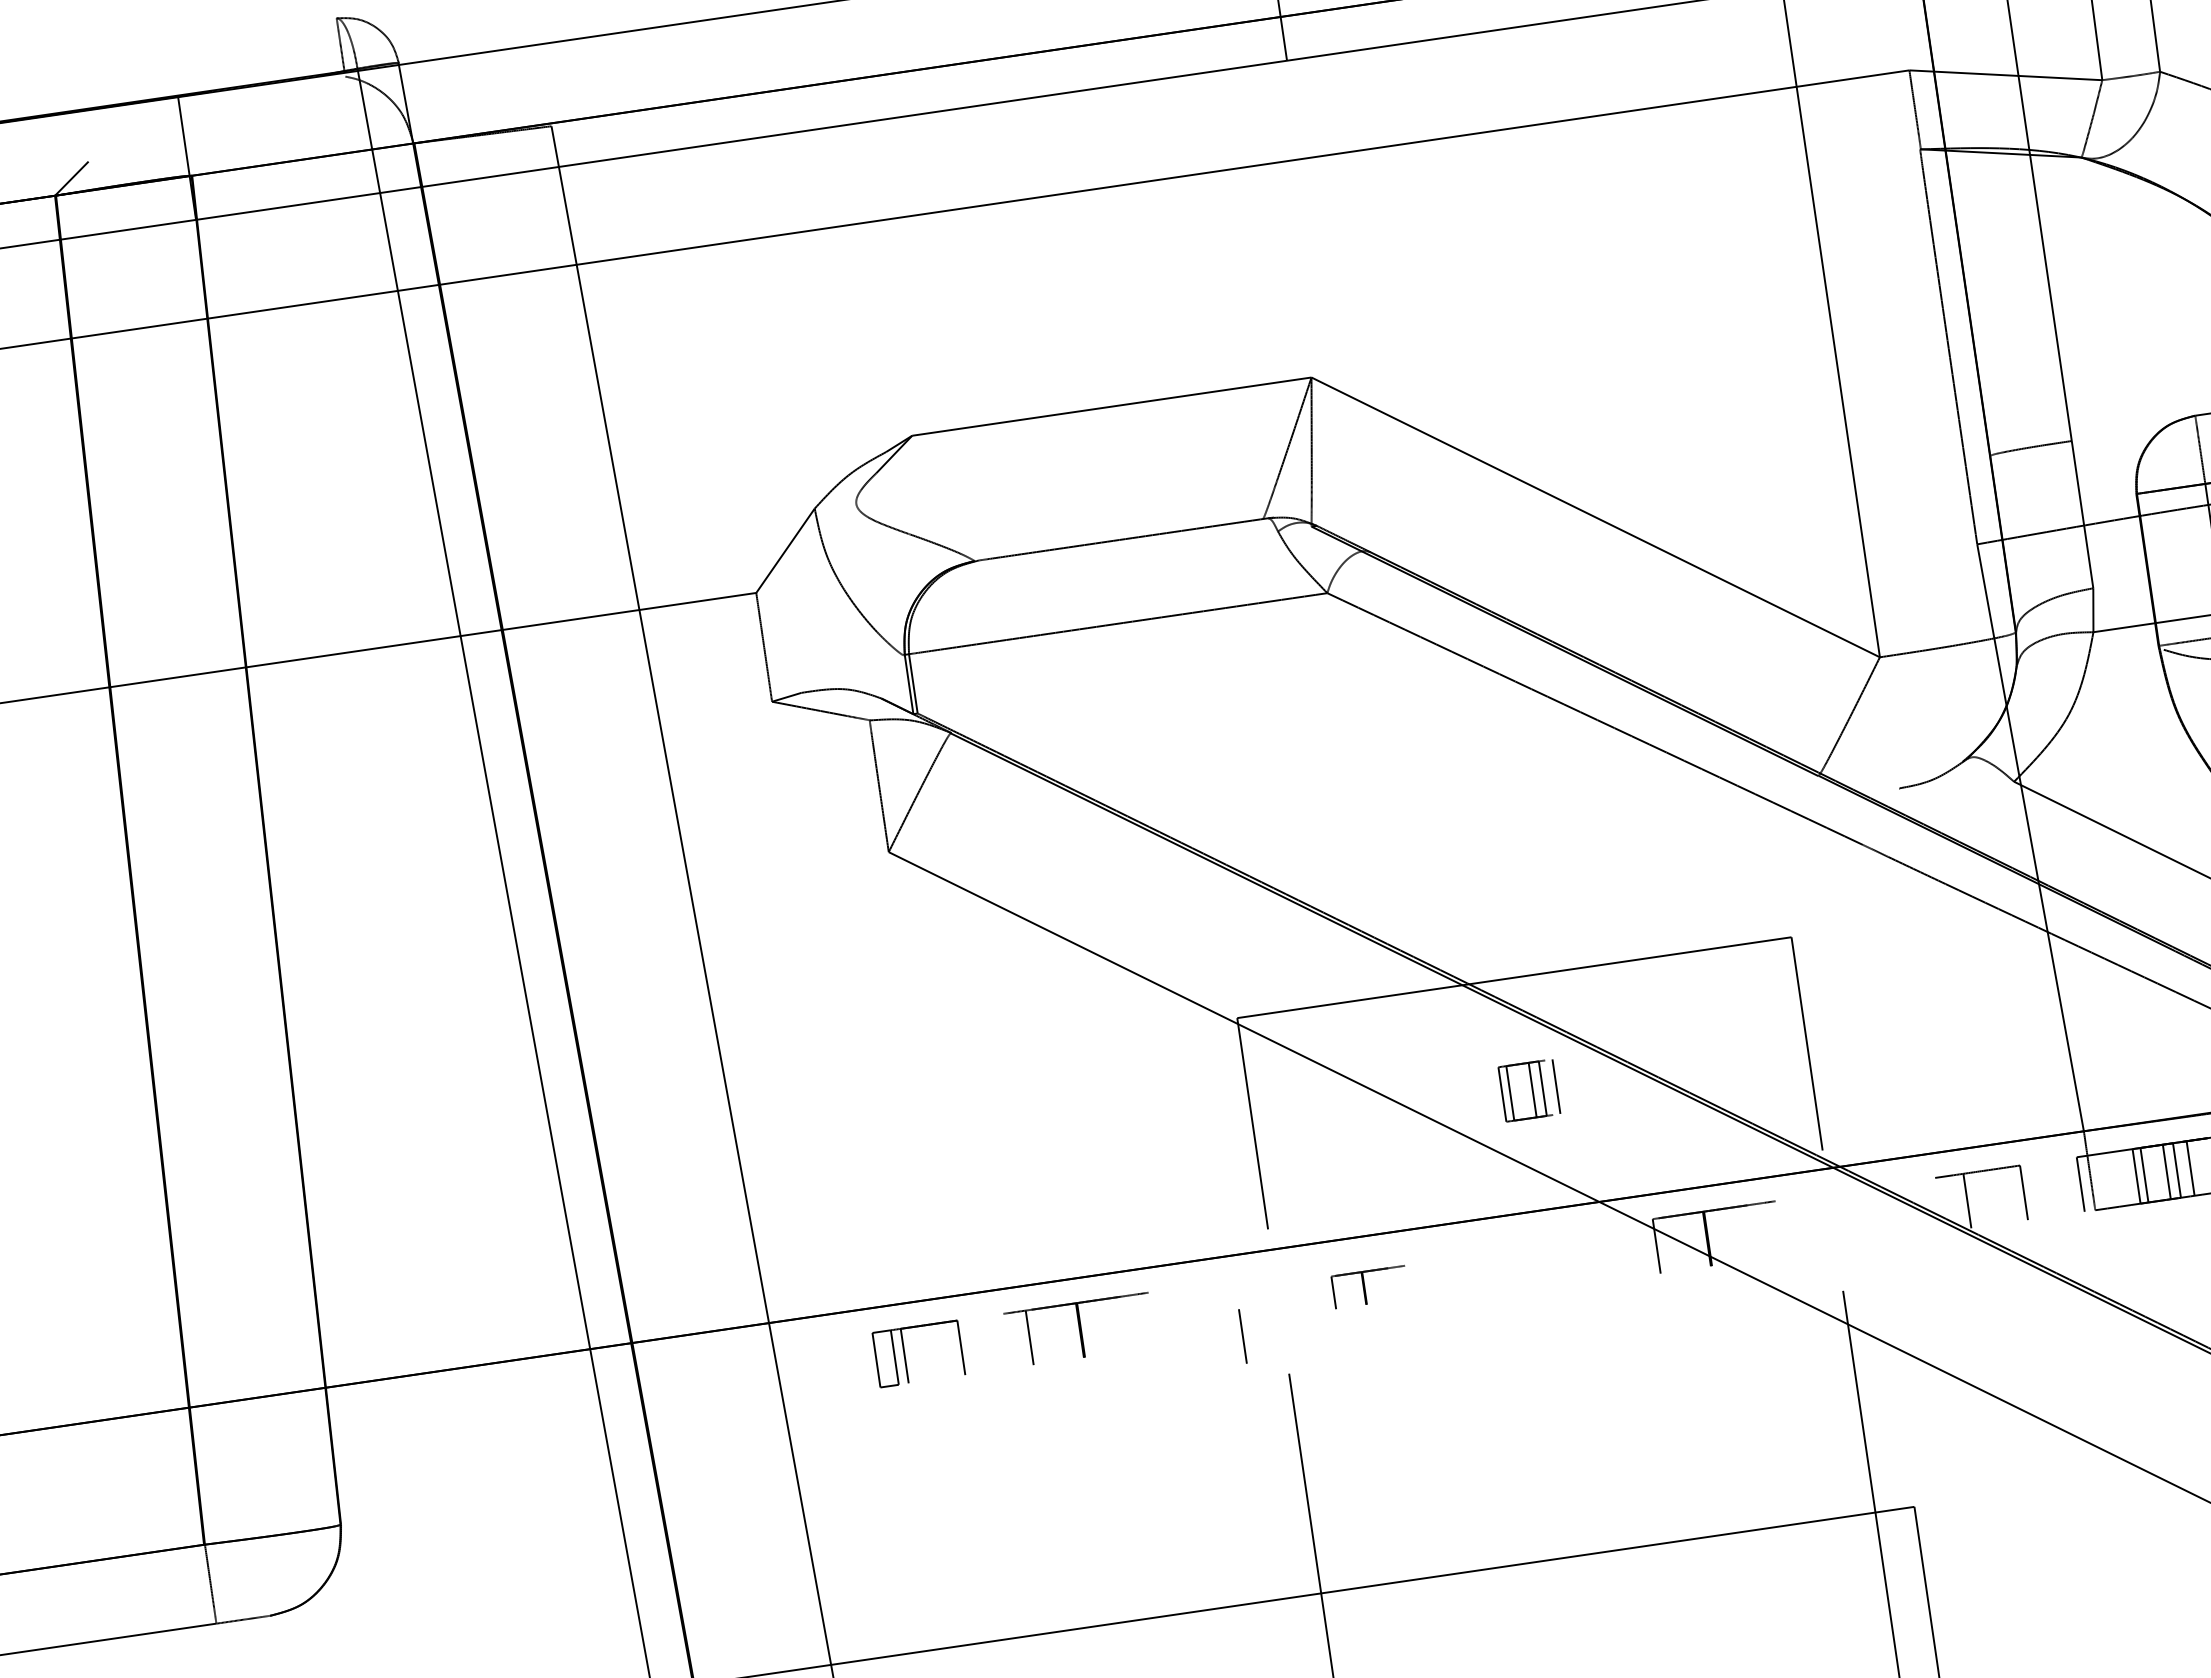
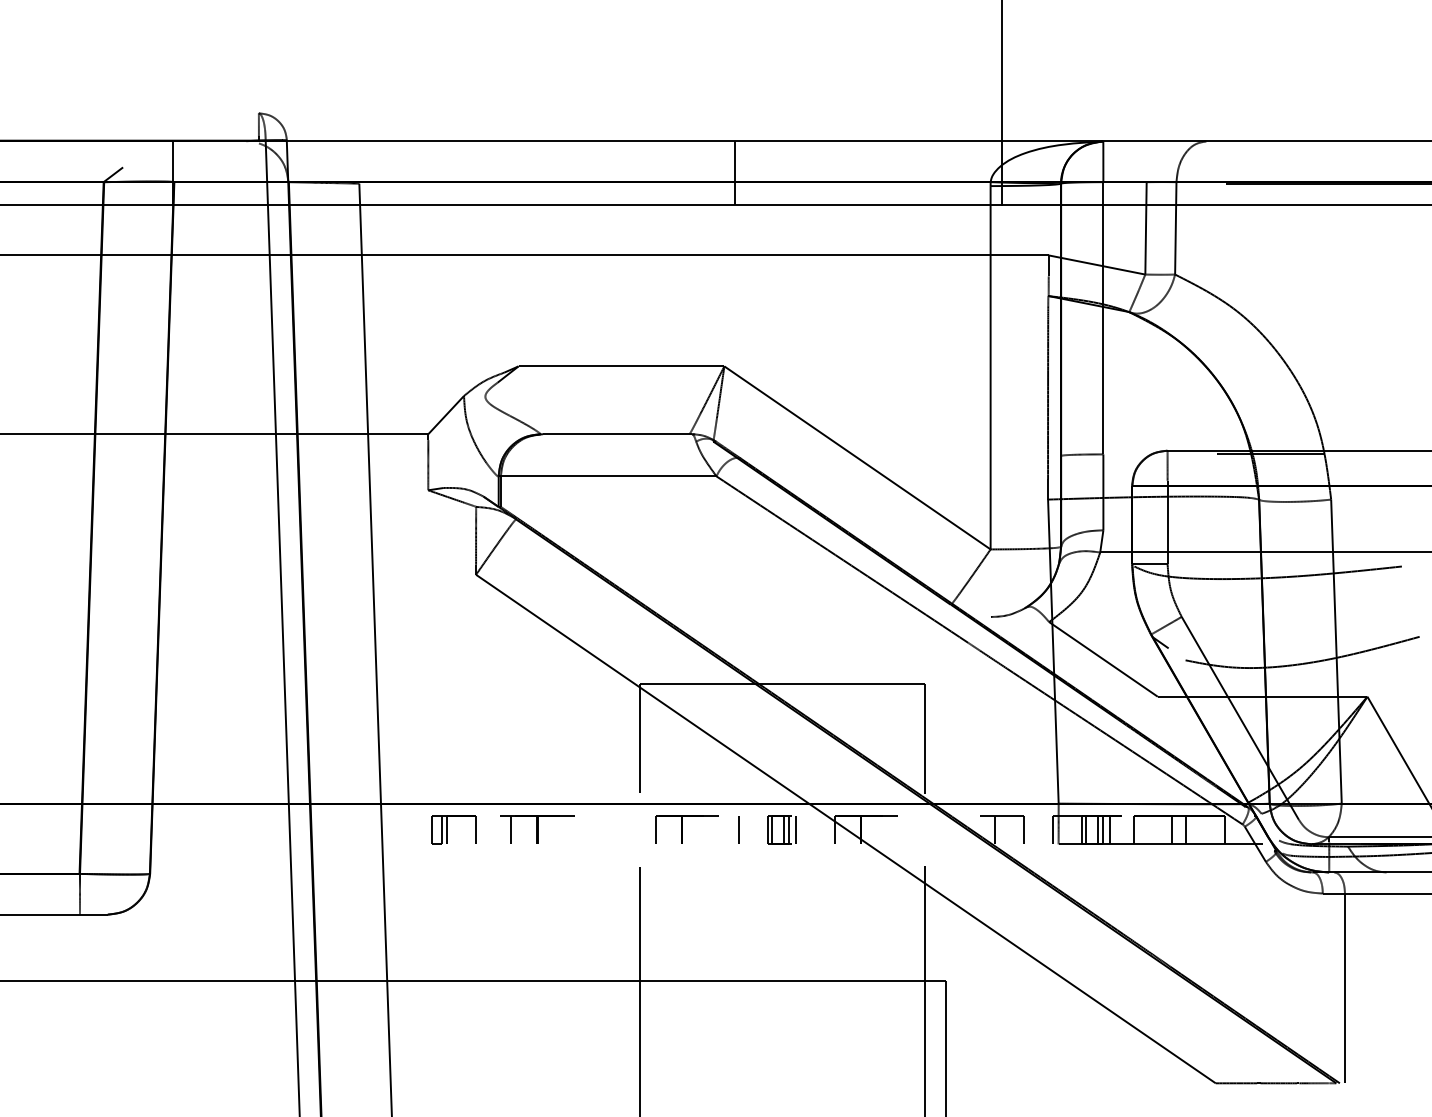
part: (1528, 1089) -> (781, 829), moved
part: (1369, 1286) -> (686, 829), size x1.67
line: (1241, 1335) -> (738, 829), moved

